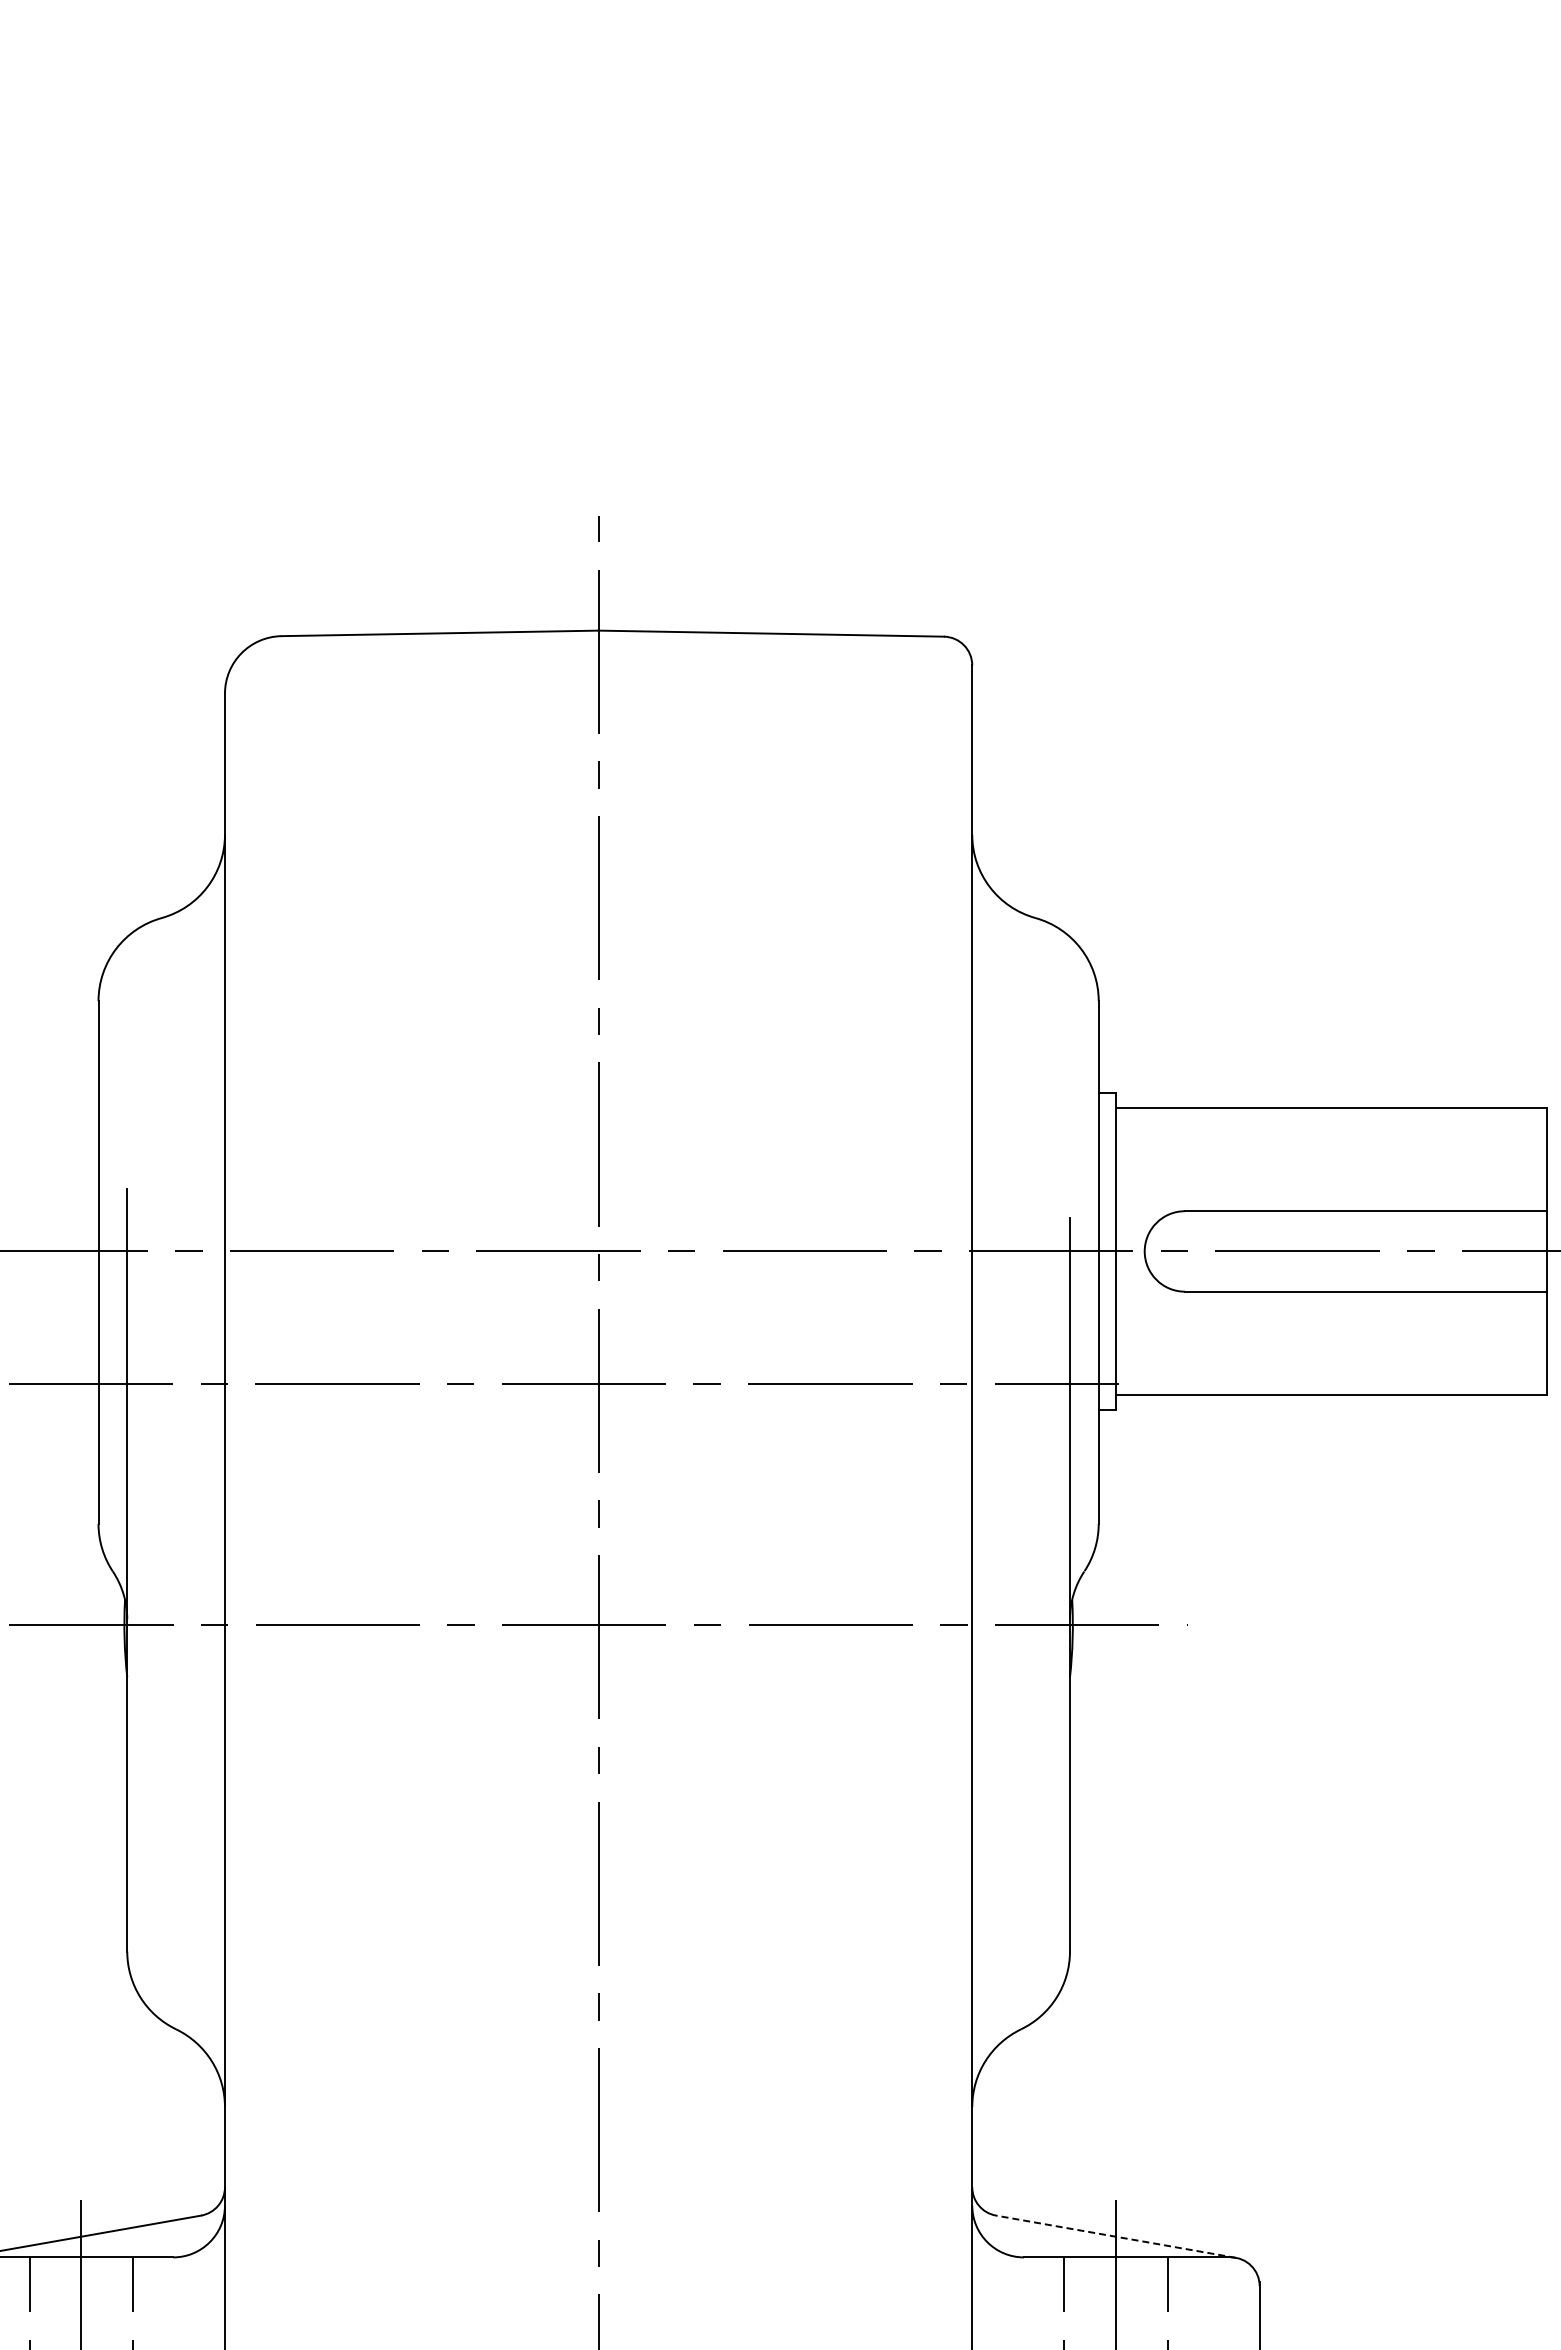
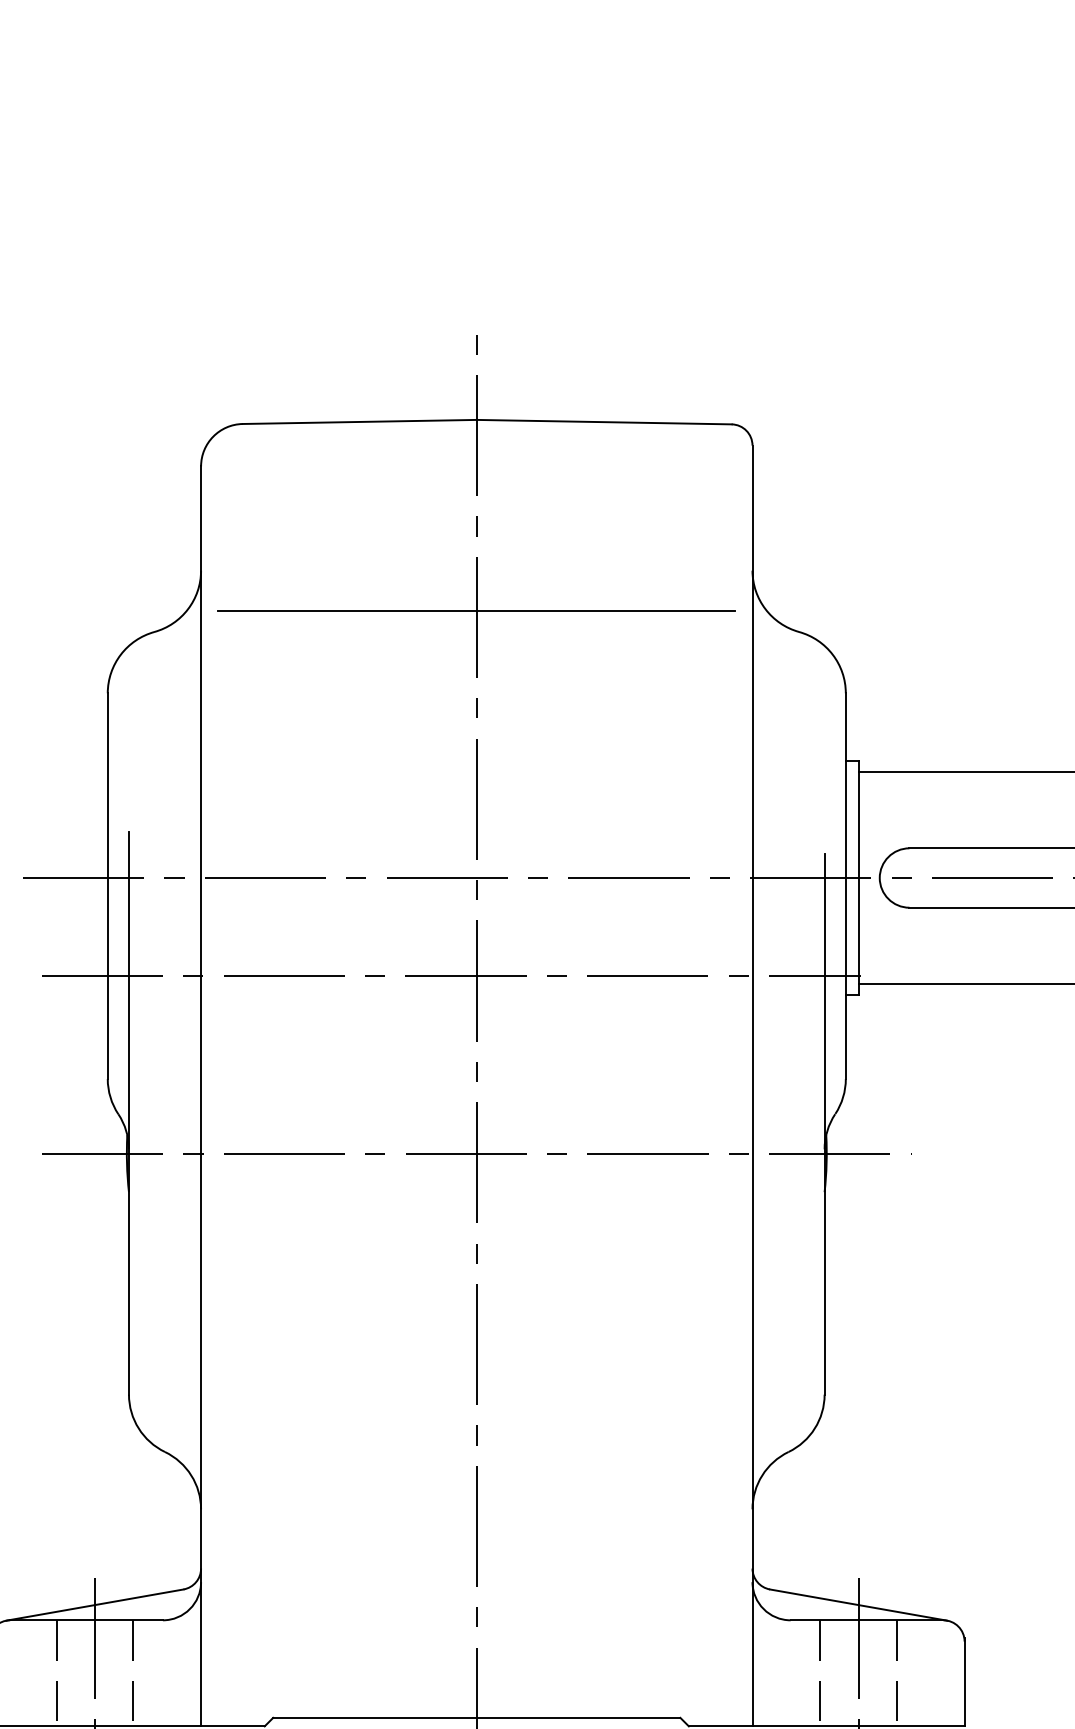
line: (598, 889) -> (476, 610), added
line: (1115, 2236) -> (858, 1604), dashed -> solid

